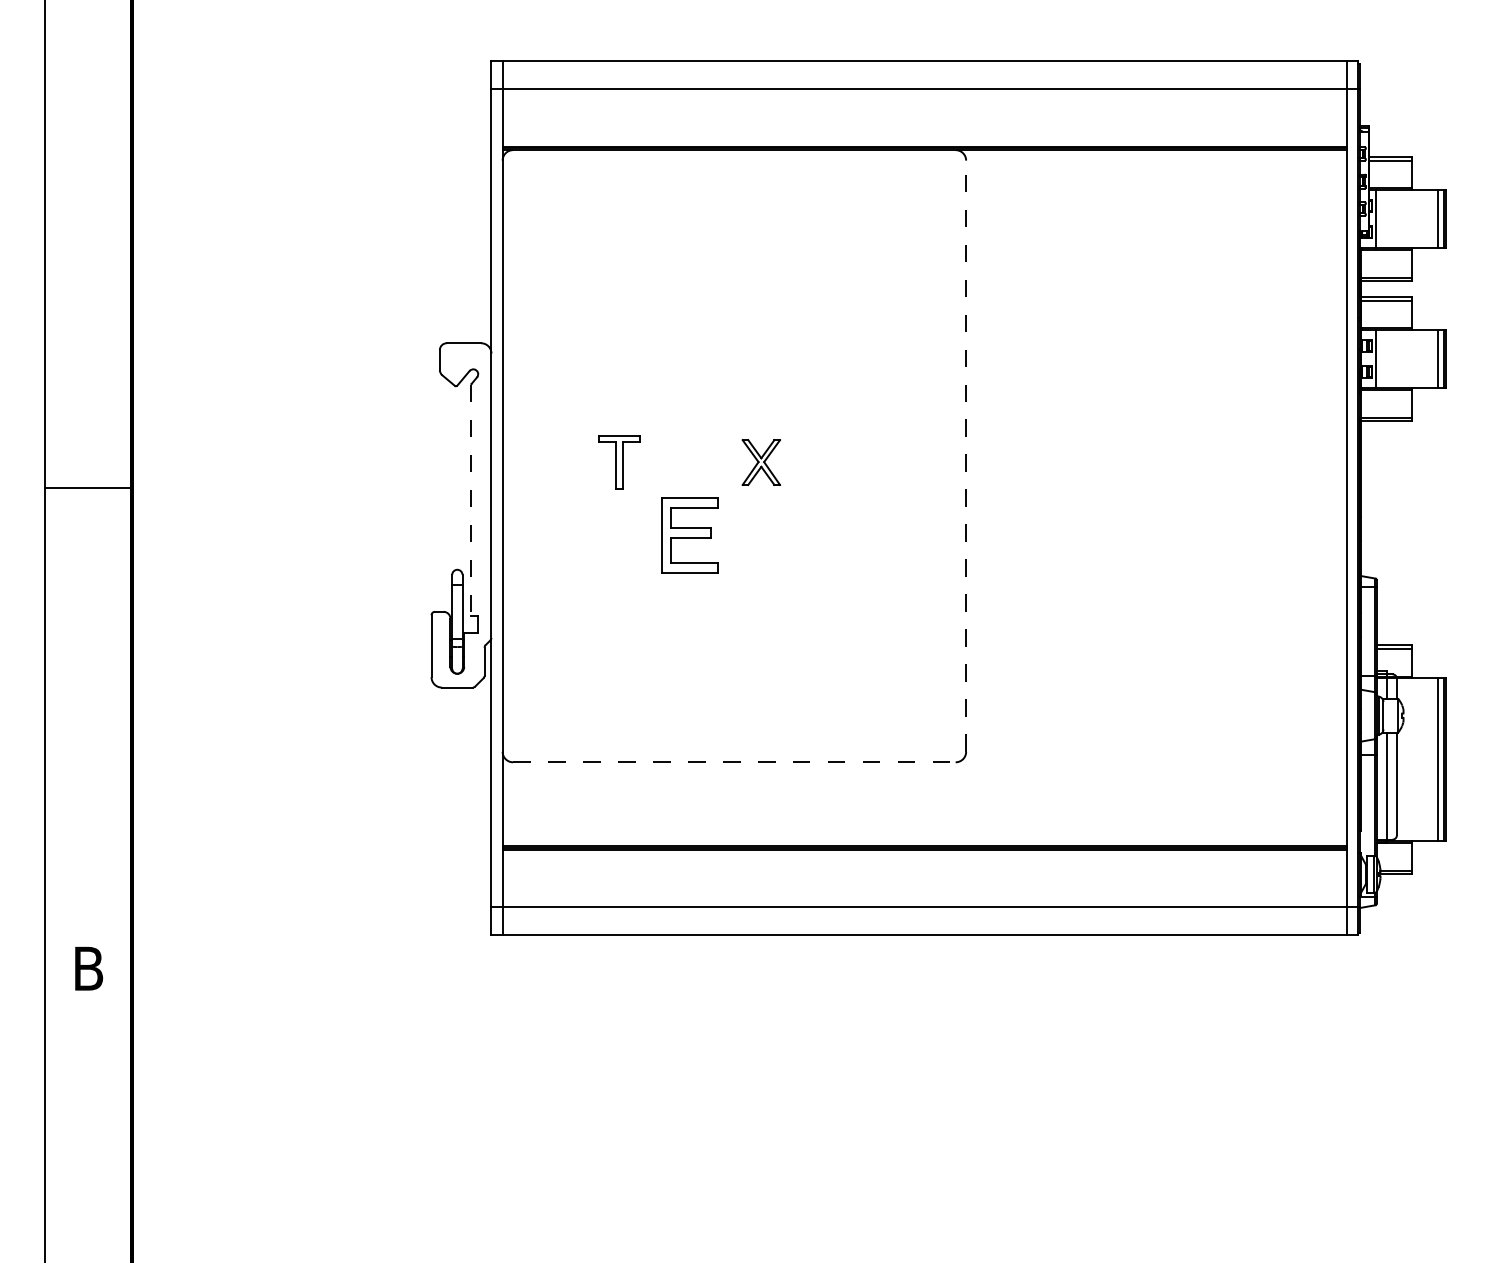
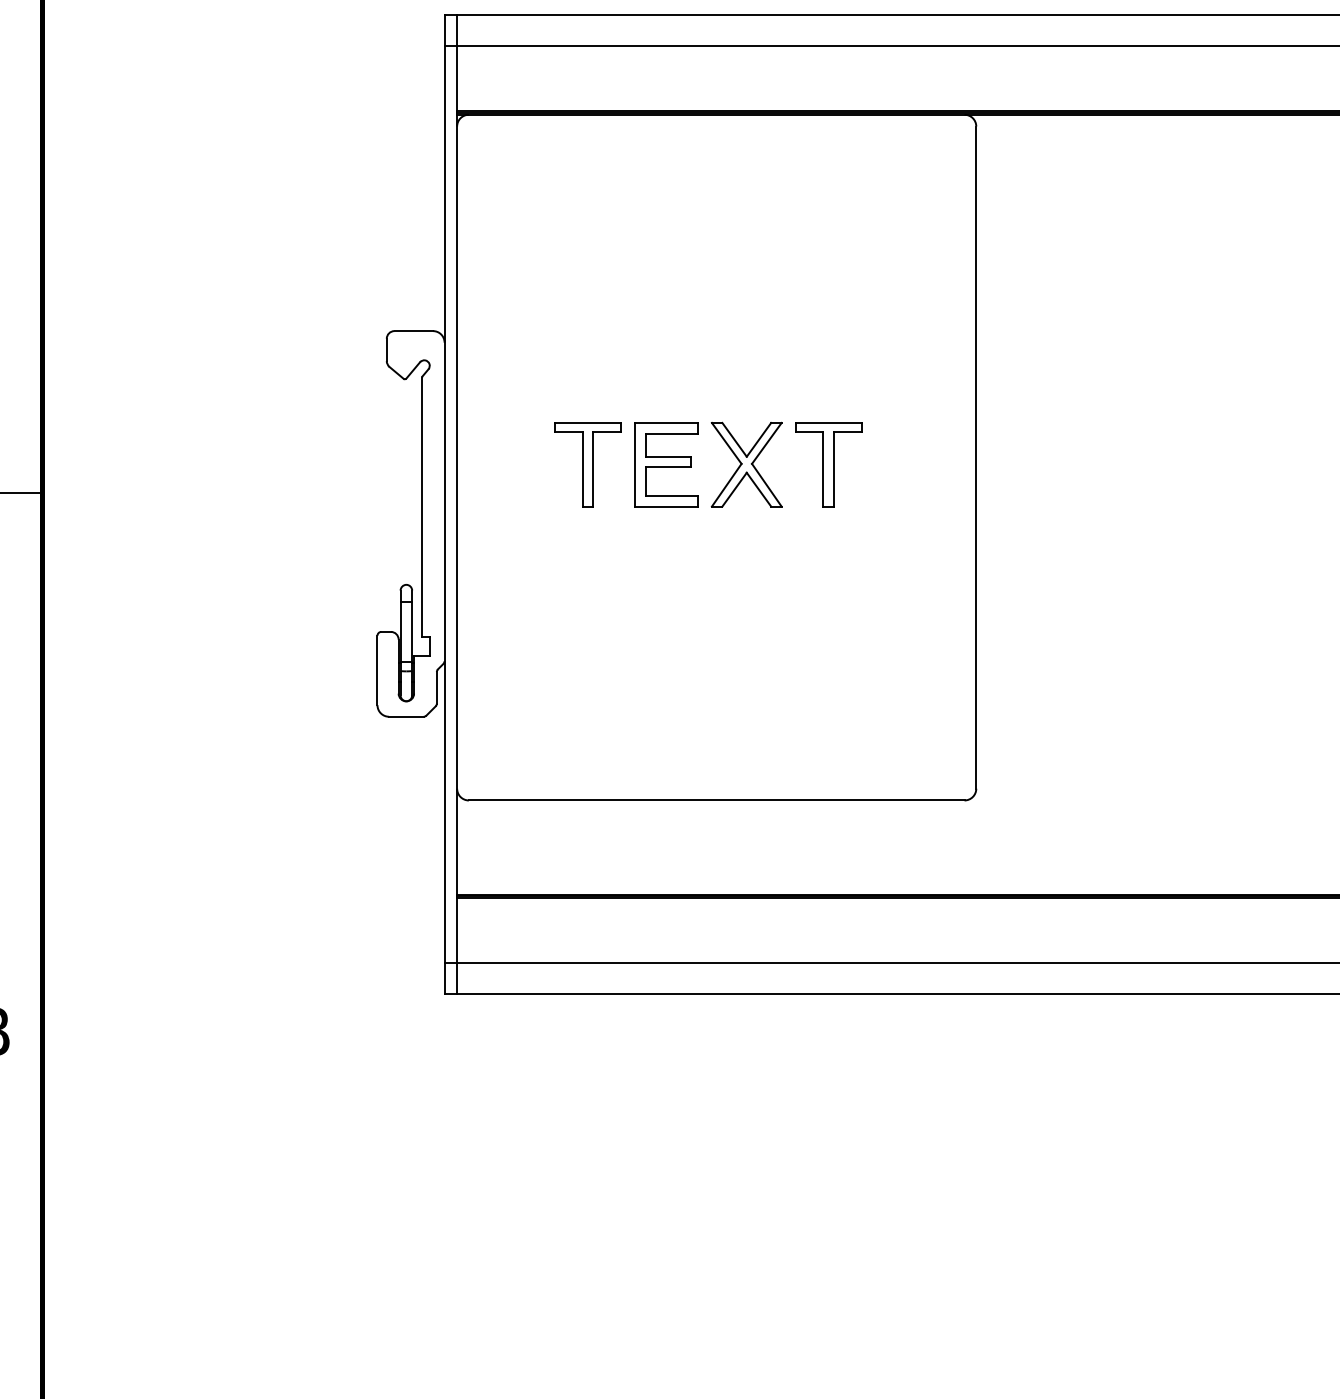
line: (966, 456) -> (976, 457), dashed -> solid
part: (619, 462) -> (588, 464), size x1.43
part: (761, 462) -> (747, 464), size x1.67
part: (834, 462) -> (828, 464), added
line: (471, 500) -> (422, 507), dashed -> solid
part: (689, 535) -> (666, 464), moved
line: (734, 762) -> (716, 800), dashed -> solid

